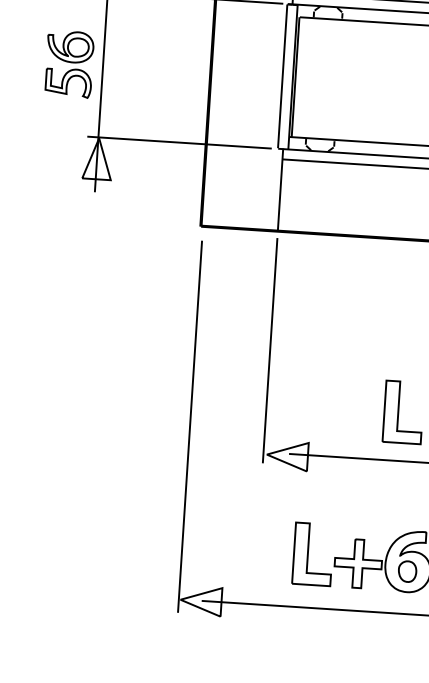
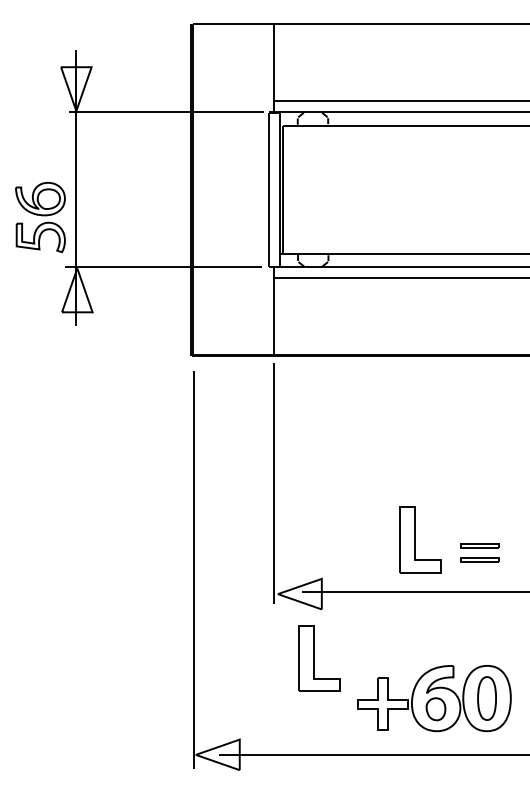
part: (69, 64) -> (40, 217), moved
part: (313, 554) -> (319, 658), moved

